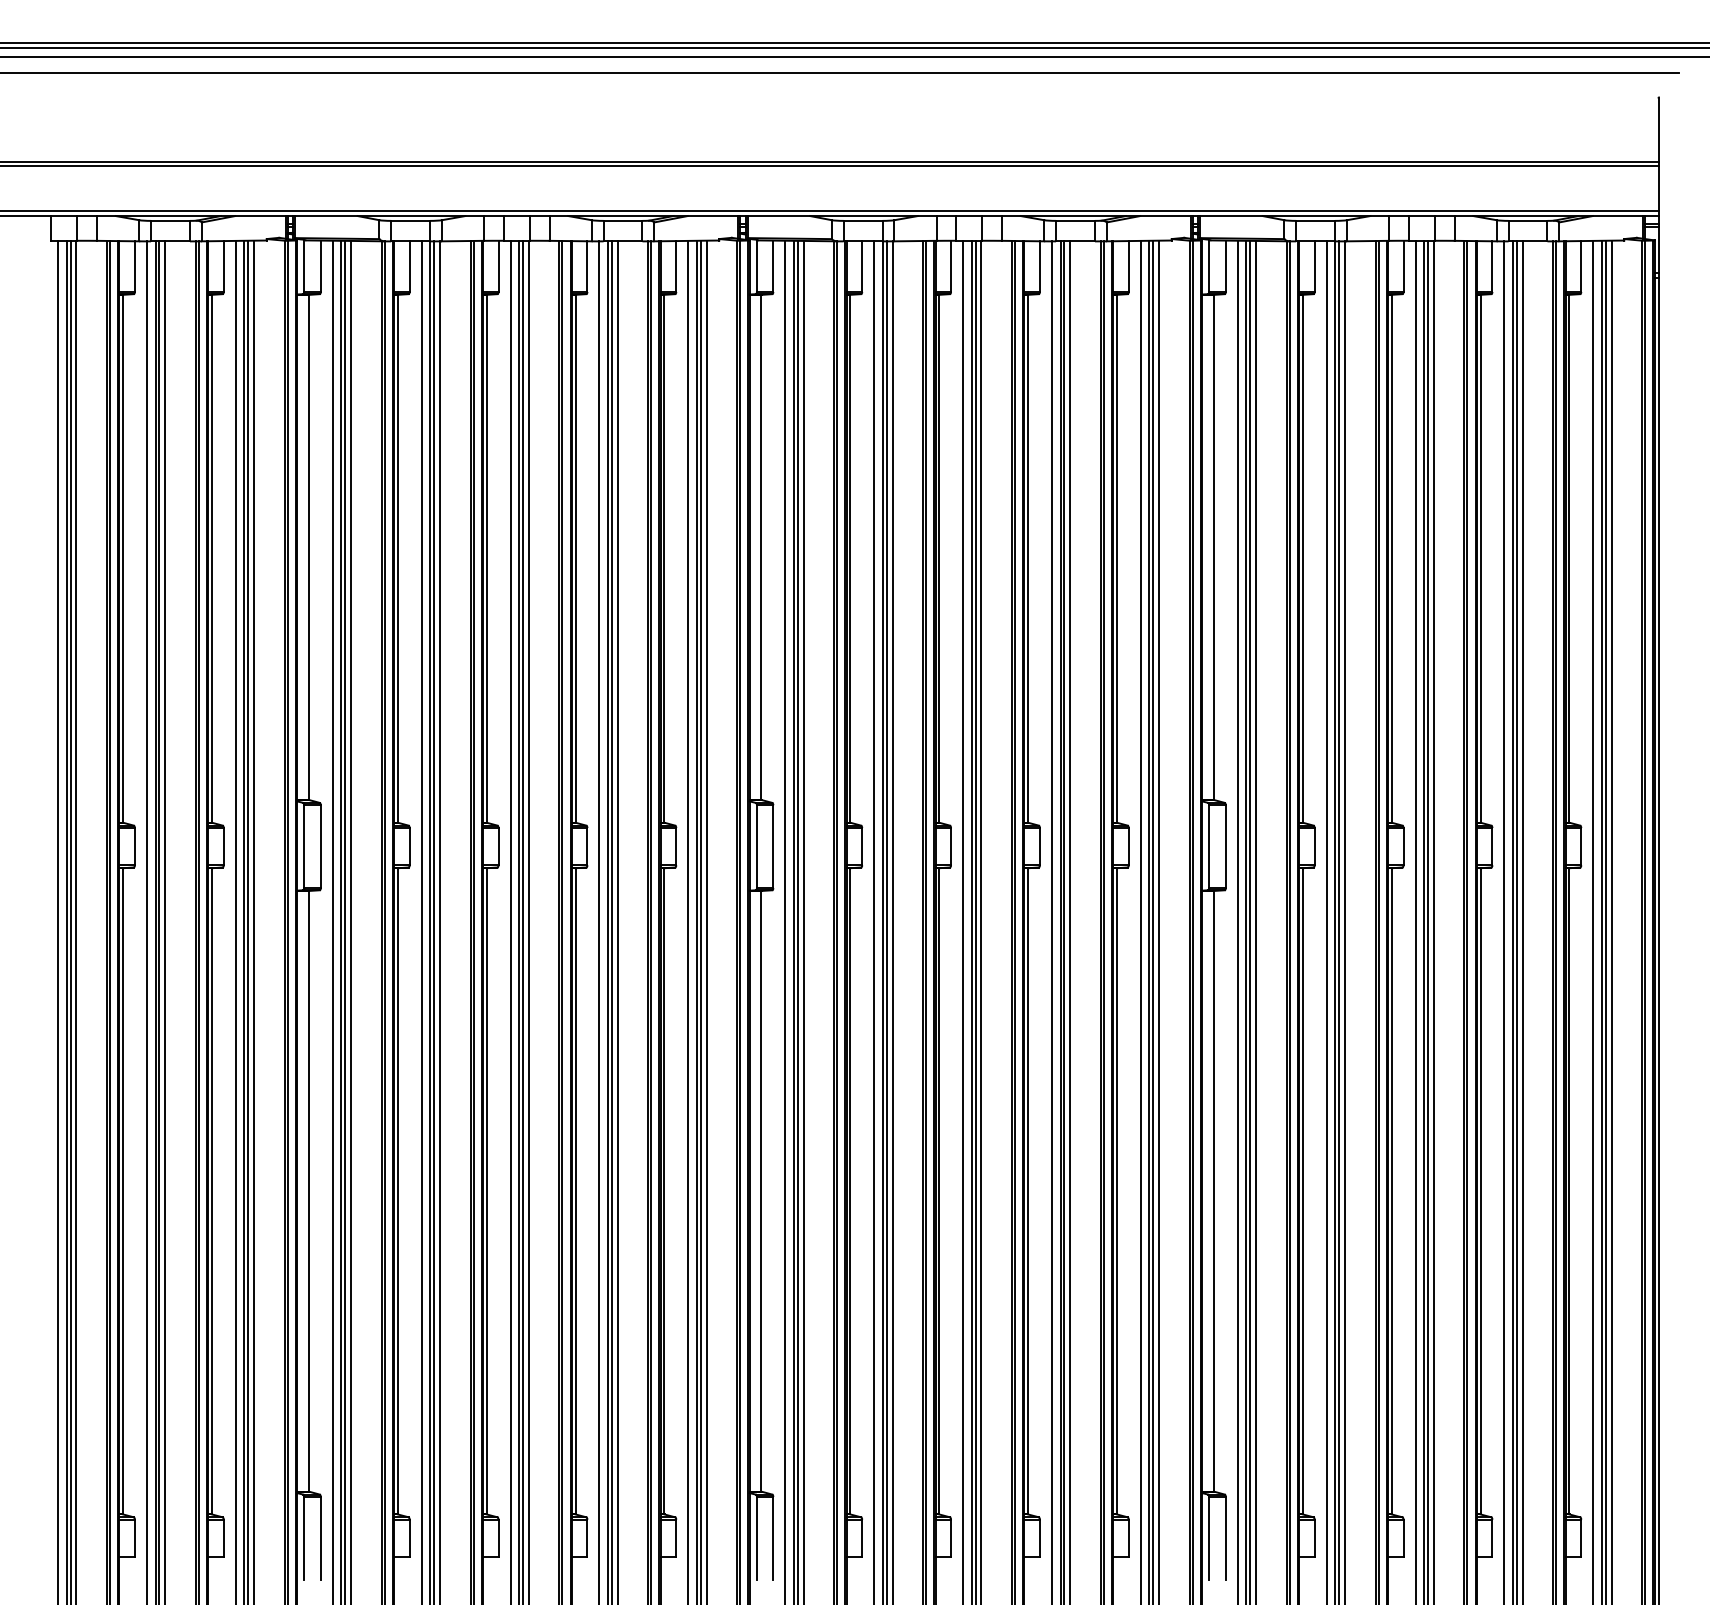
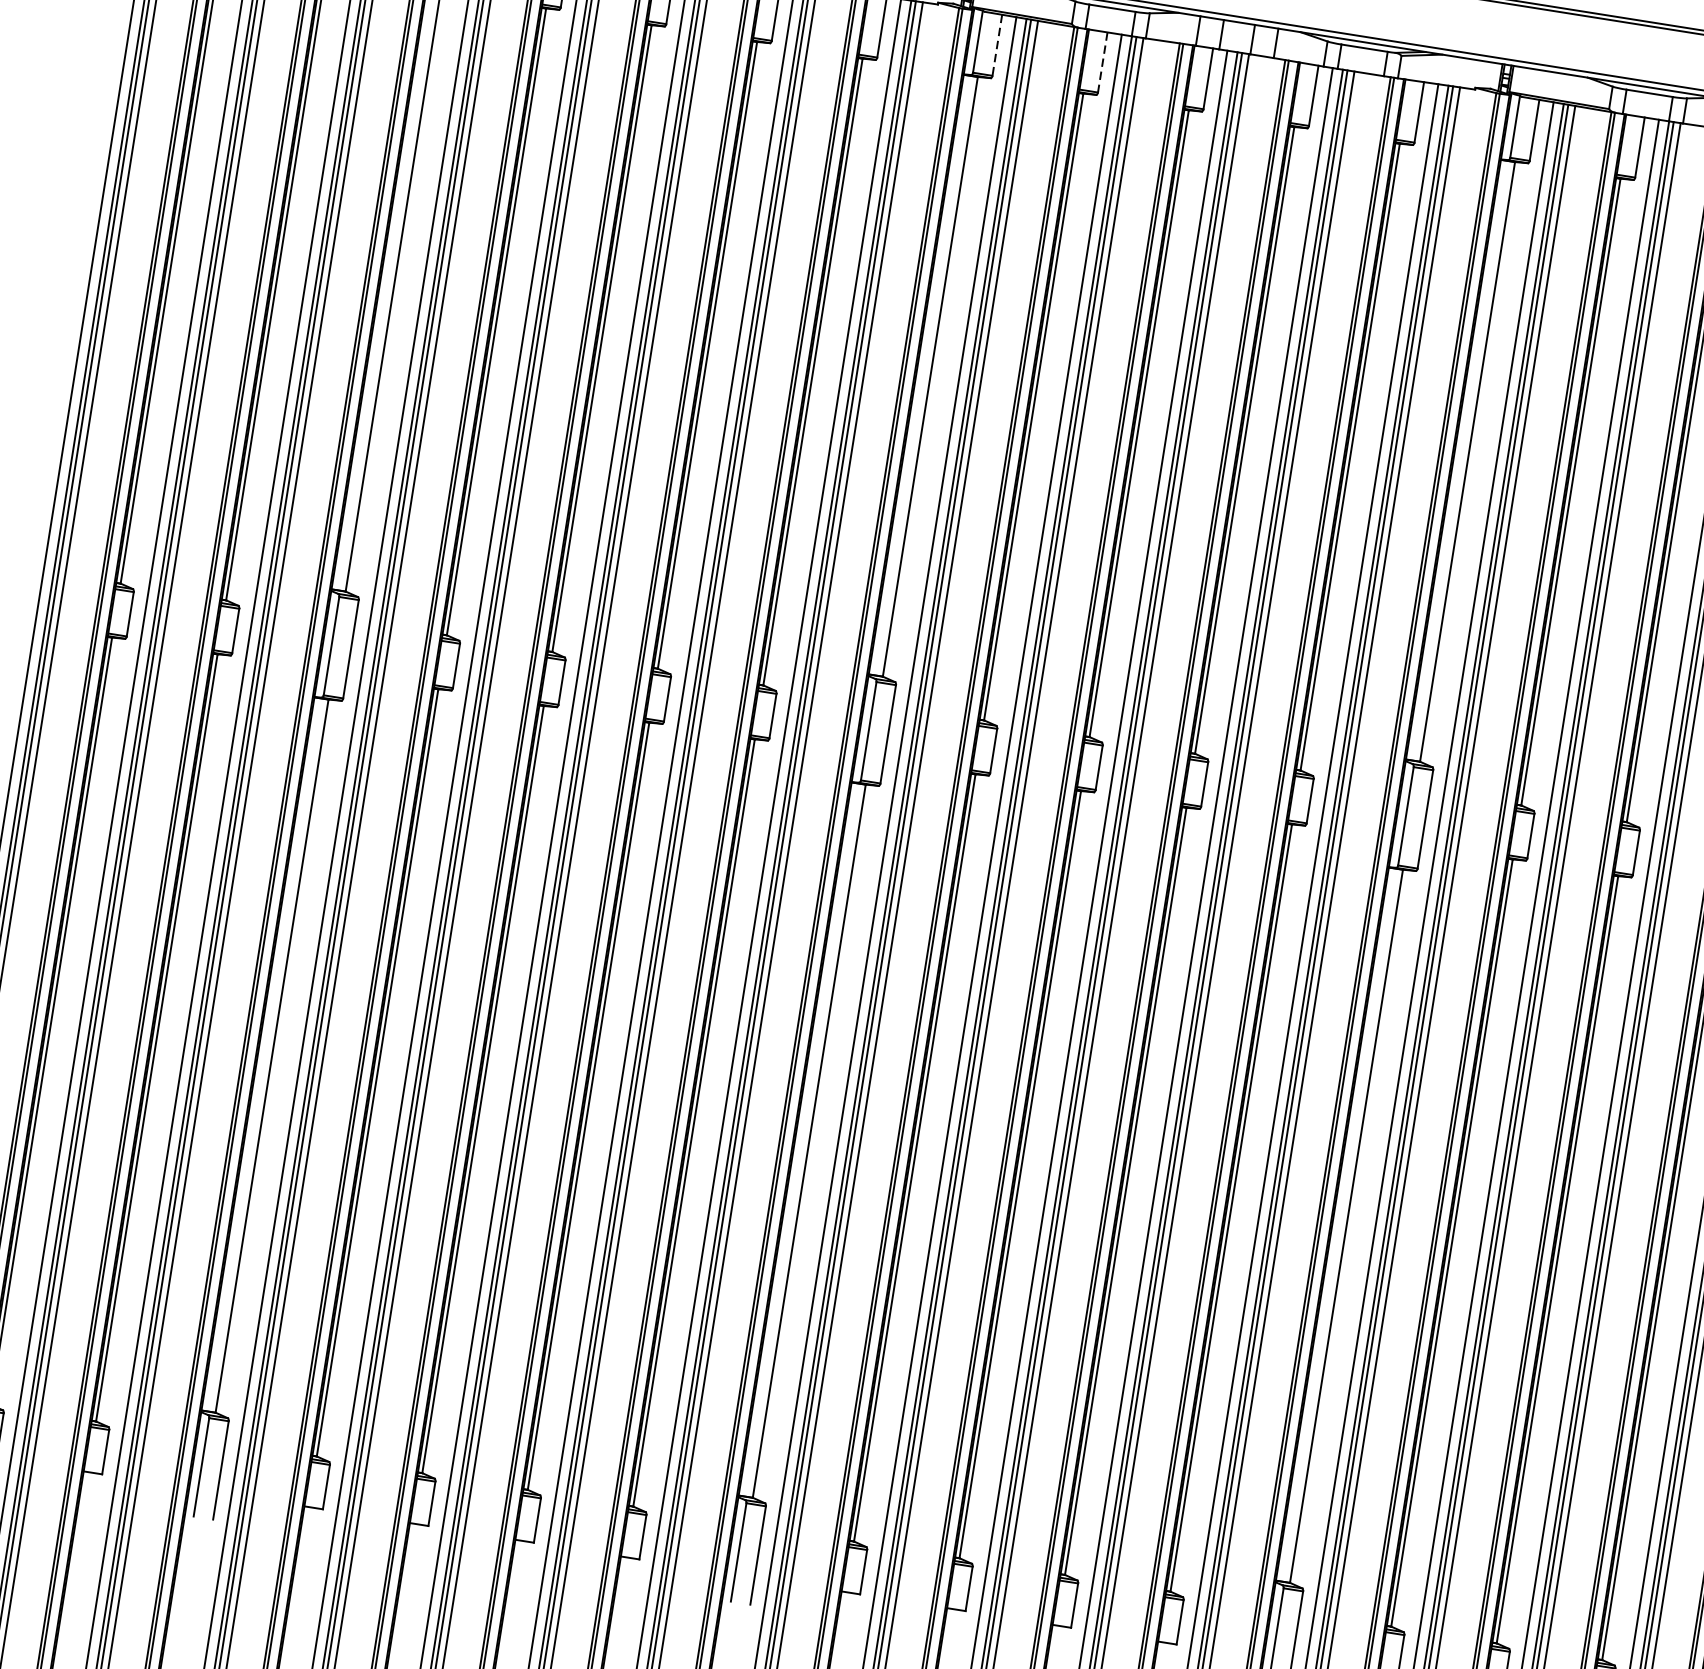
line: (773, 266) -> (997, 45), solid -> dashed
line: (862, 267) -> (1102, 63), solid -> dashed

